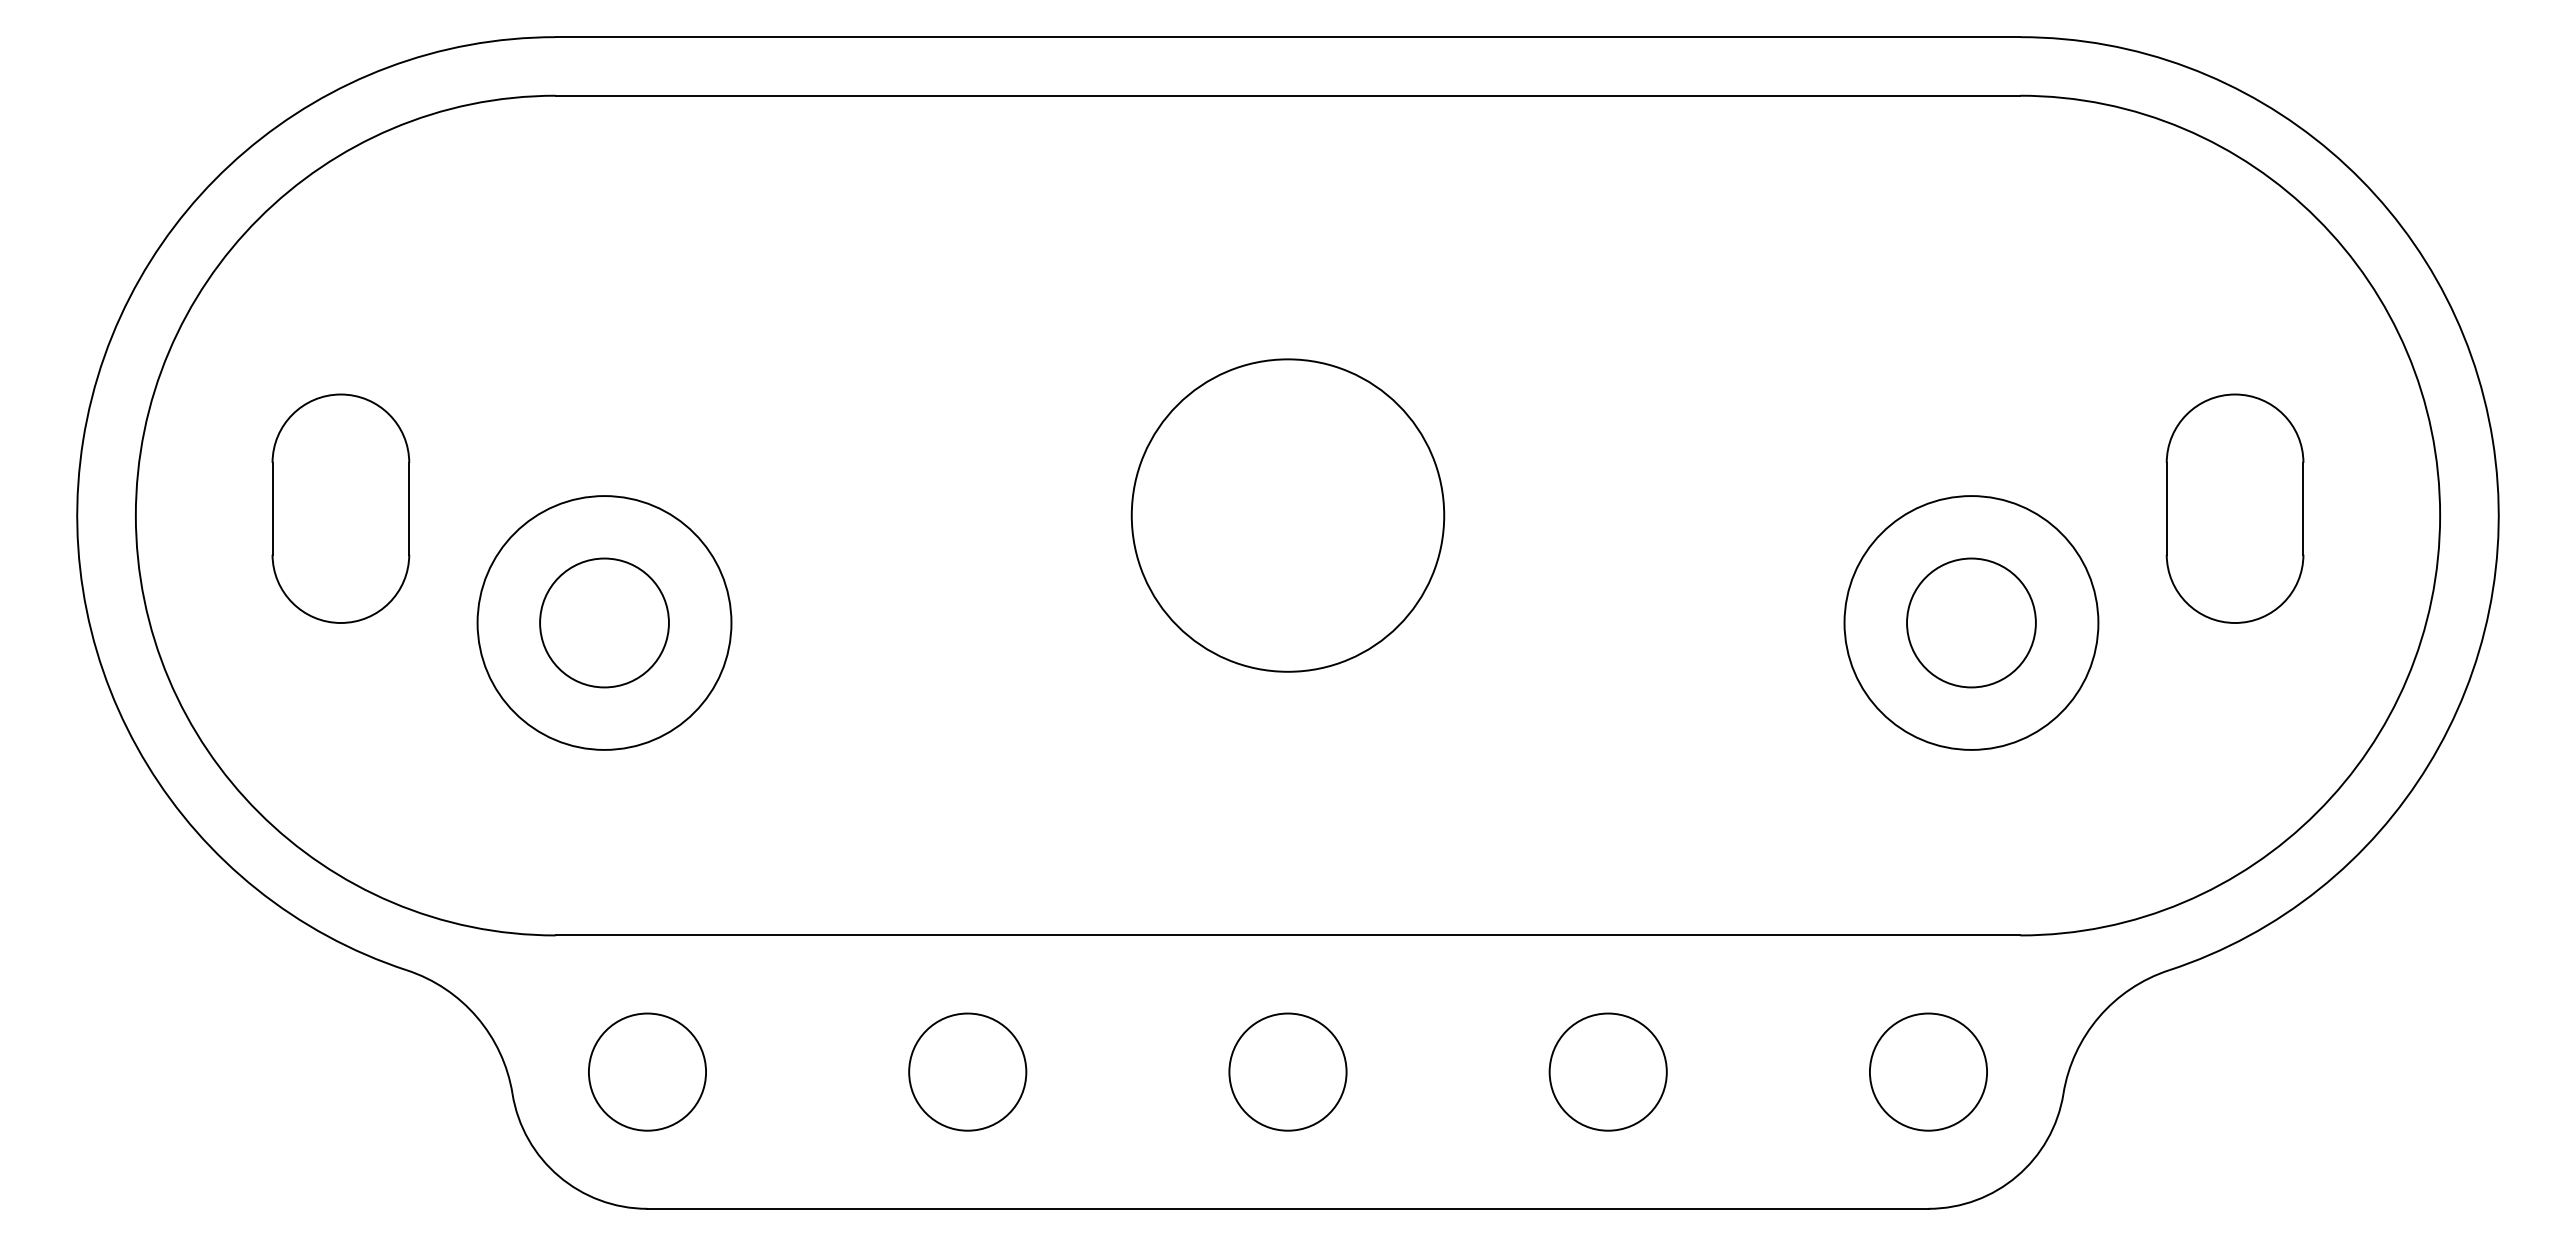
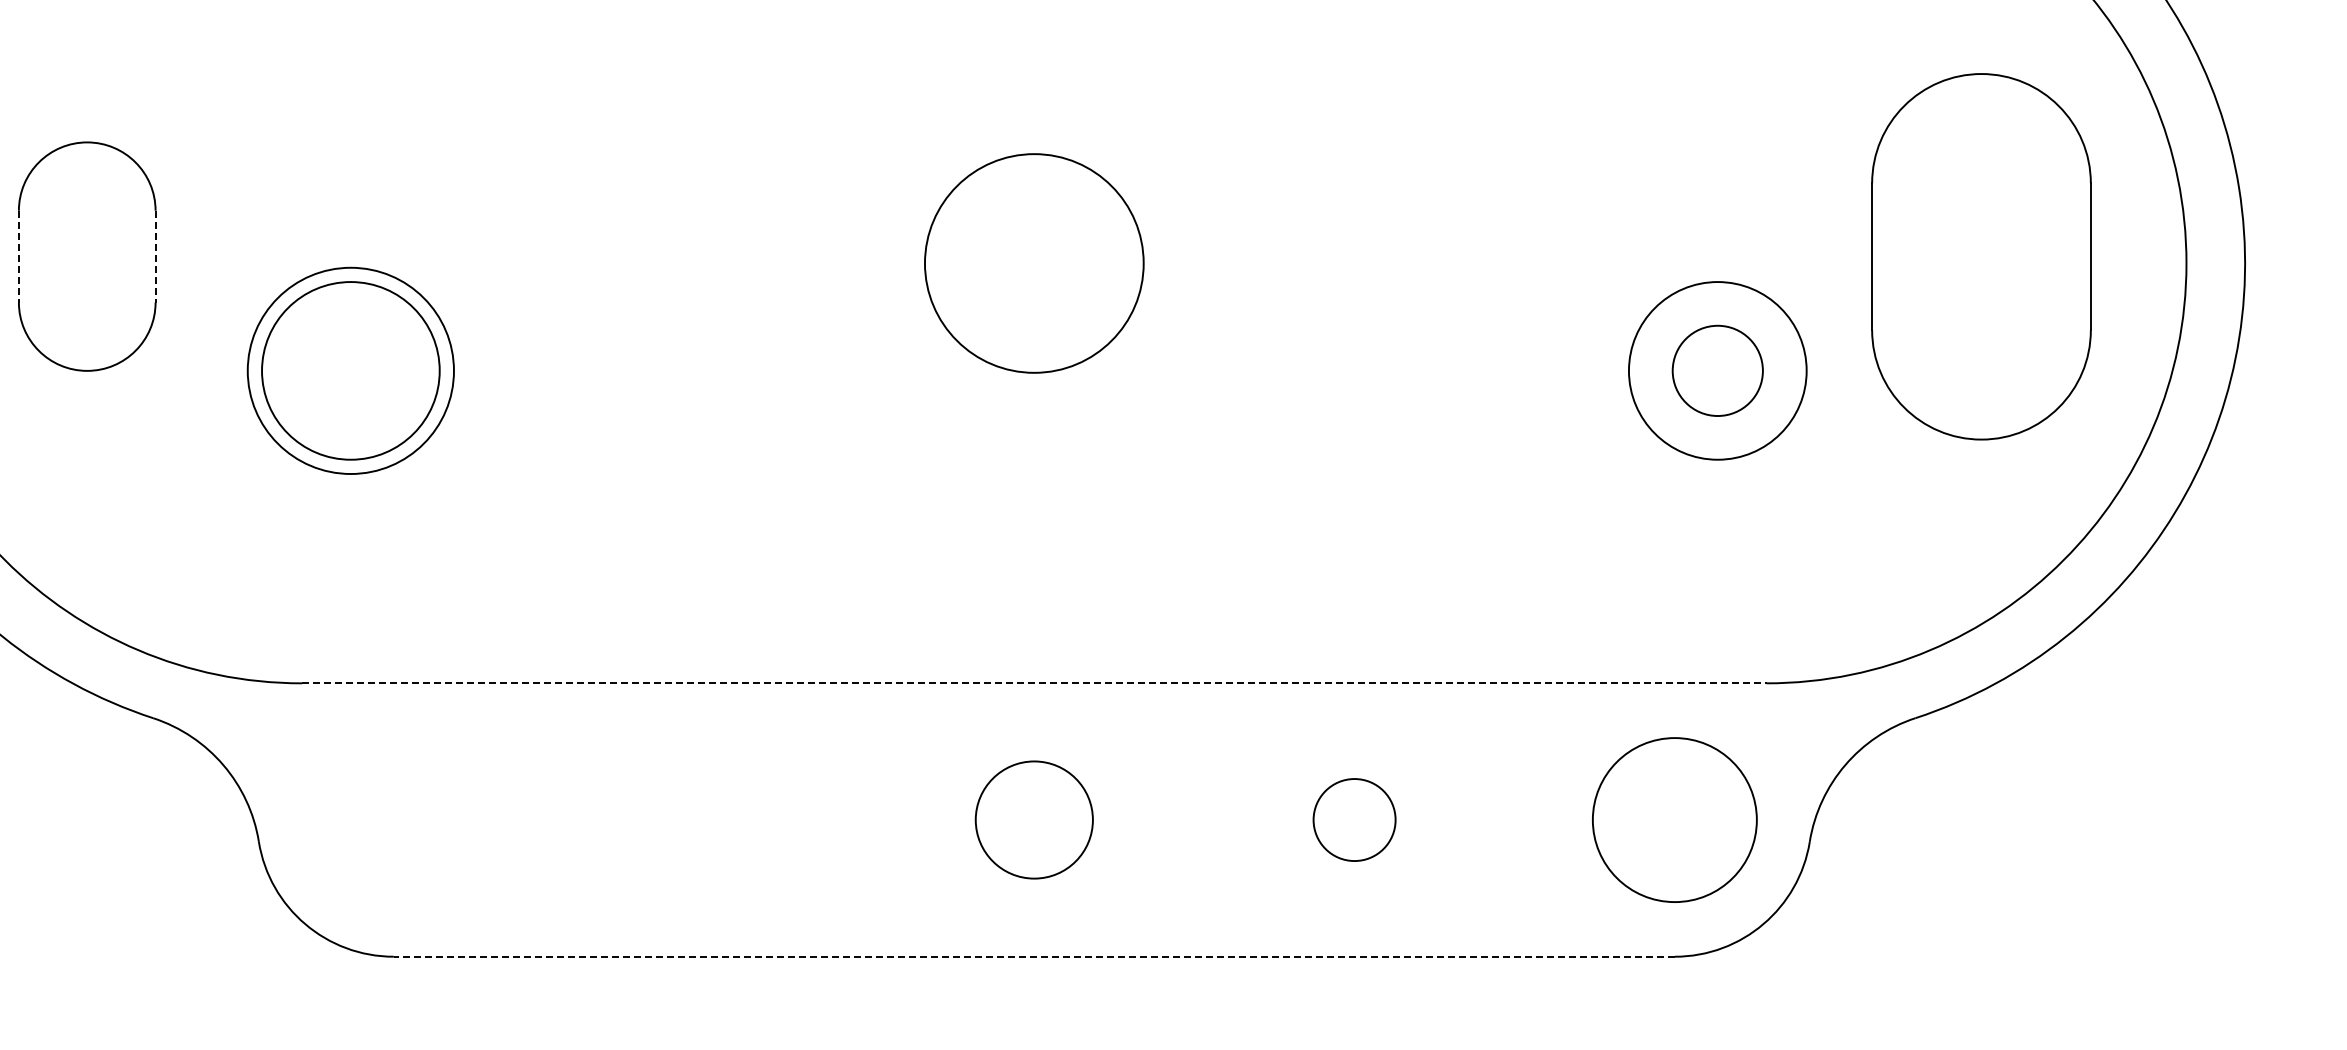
line: (272, 508) -> (18, 256), solid -> dashed
line: (409, 508) -> (155, 256), solid -> dashed
part: (2234, 508) -> (1980, 256), size x1.6
circle: (1287, 515) -> (1033, 263), size x0.7
circle: (604, 622) -> (350, 370), size x0.7
circle: (604, 622) -> (350, 370), size x1.6
circle: (1971, 622) -> (1717, 370), size x0.7
circle: (1971, 622) -> (1717, 370), size x0.7
line: (1288, 935) -> (1034, 683), solid -> dashed
circle: (647, 1071) -> (393, 819), removed
circle: (967, 1071) -> (713, 819), removed
circle: (1607, 1071) -> (1353, 819), size x0.7
circle: (1928, 1071) -> (1674, 819), size x1.4
line: (1287, 1208) -> (1033, 956), solid -> dashed

